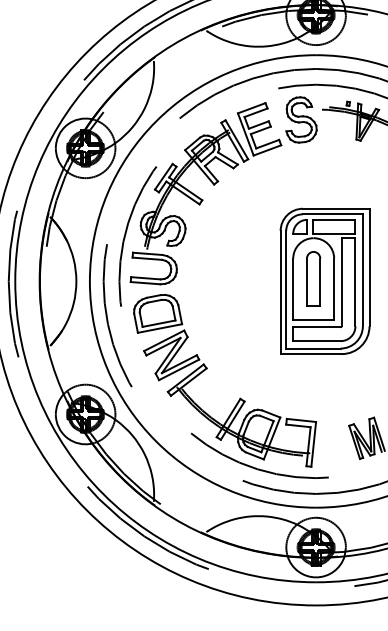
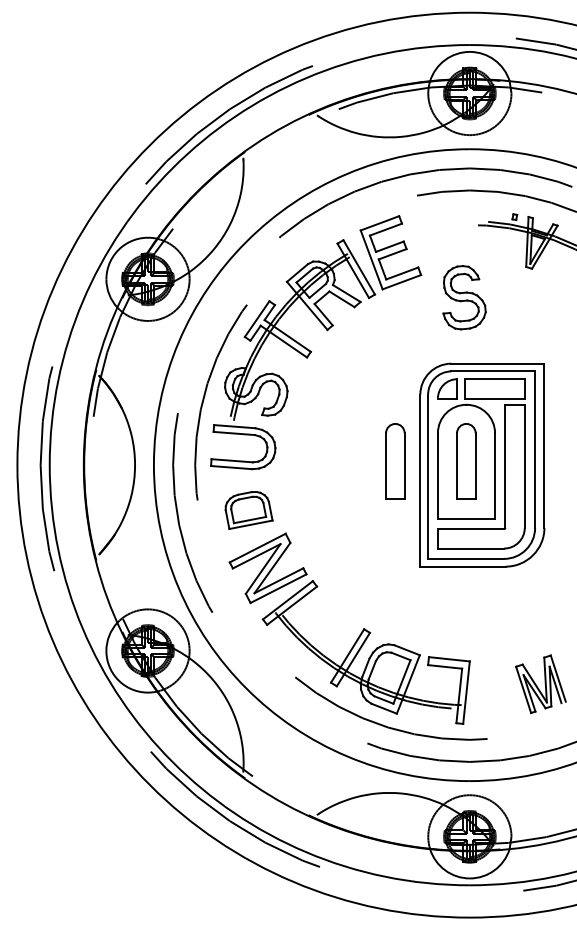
part: (301, 119) -> (464, 297), moved
part: (262, 278) -> (395, 461), added
part: (157, 313) -> (248, 510), size x0.7

